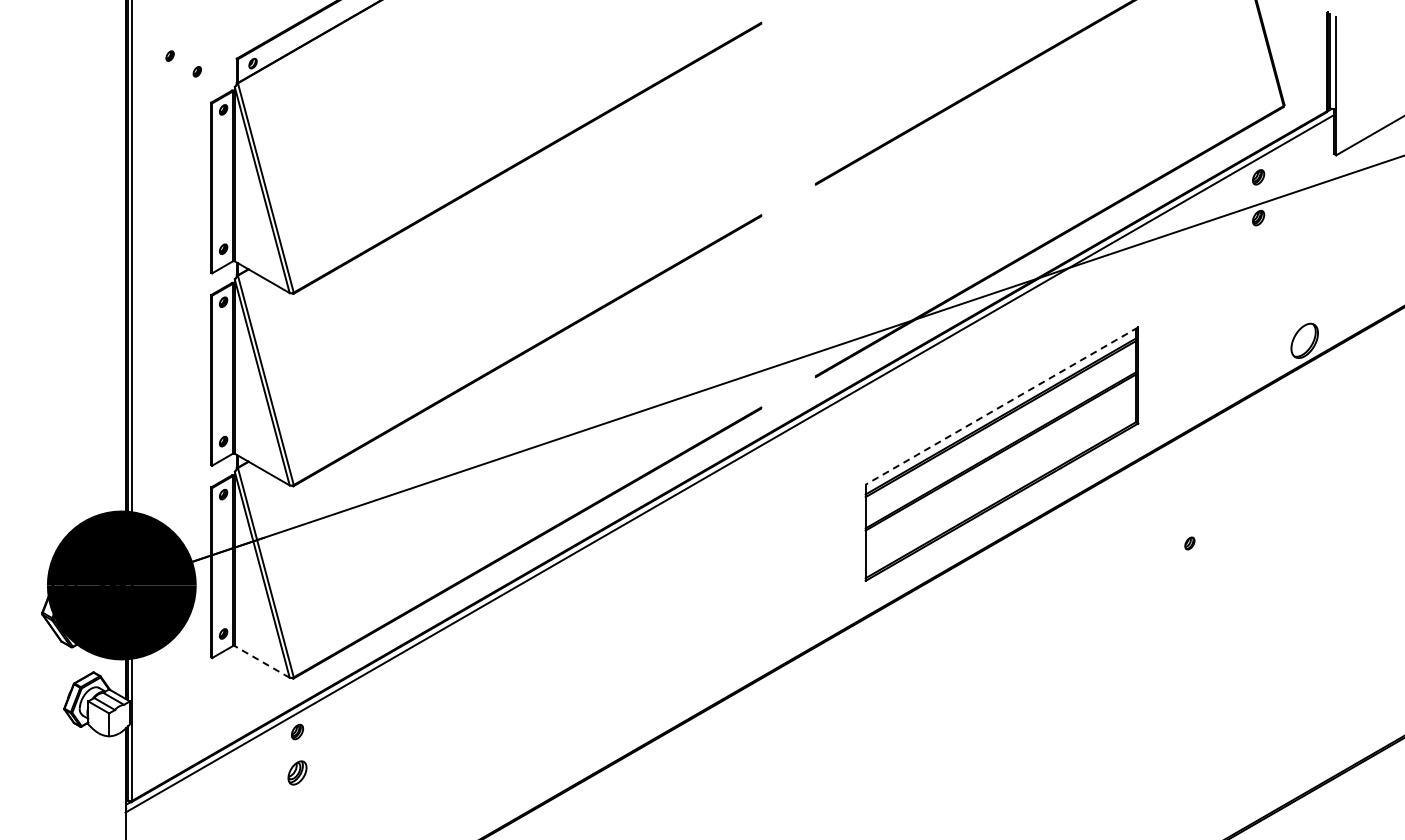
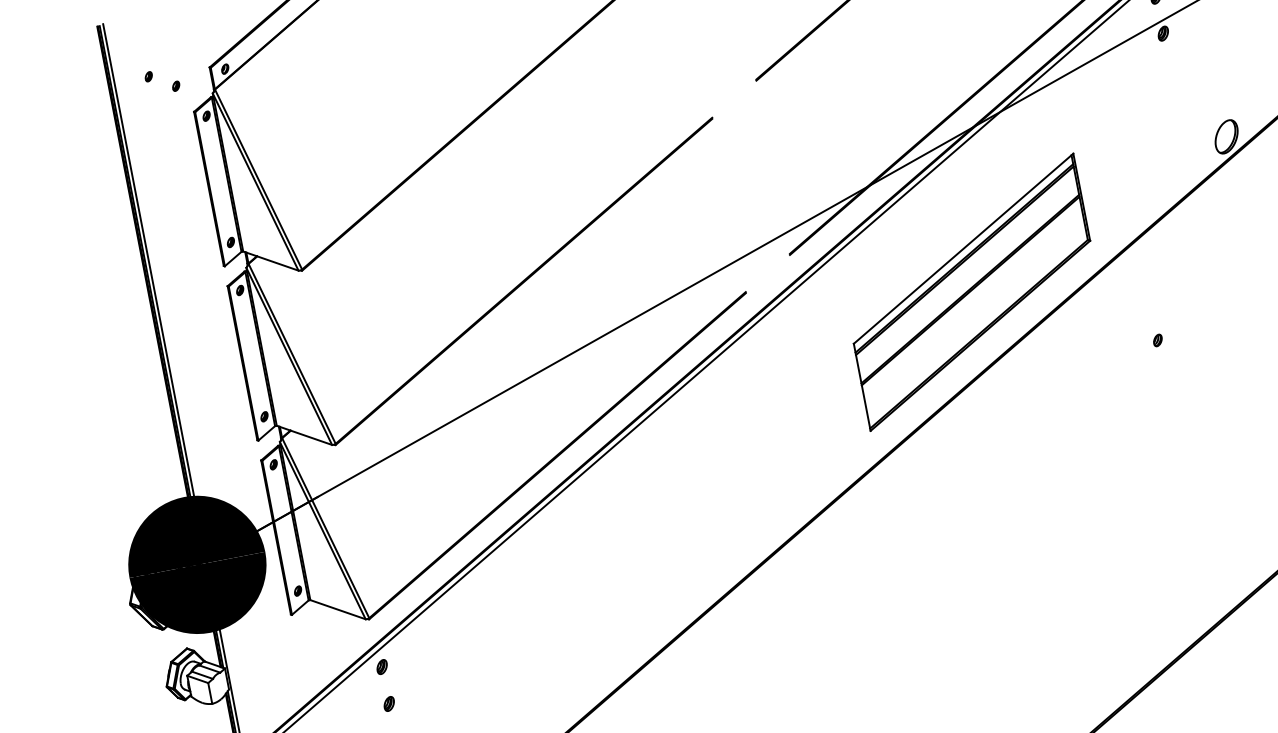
line: (1001, 406) -> (963, 249), dashed -> solid
line: (262, 661) -> (338, 609), dashed -> solid
part: (297, 772) -> (389, 703), size x0.62

